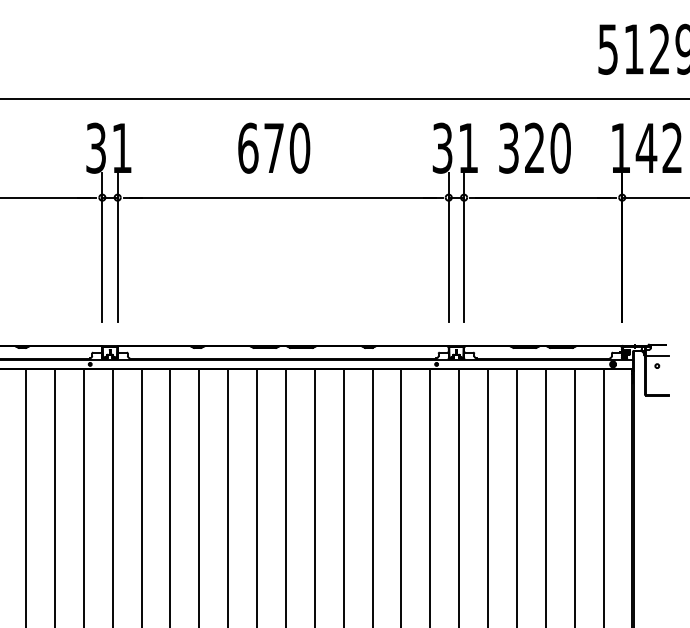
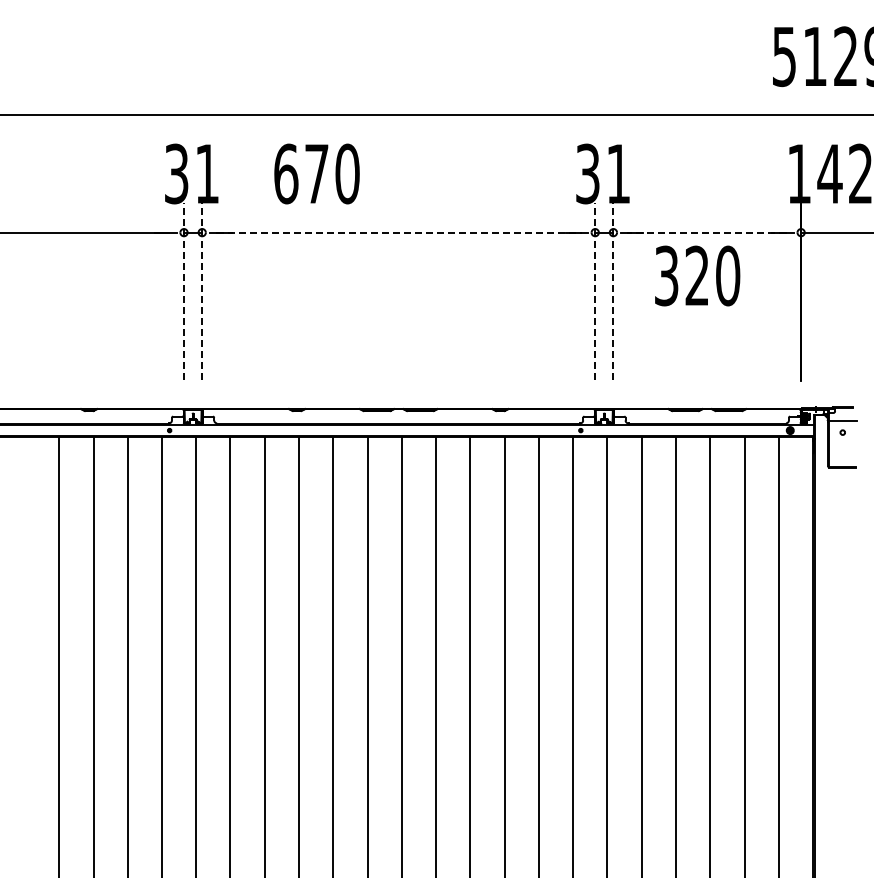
text: (273, 147) -> (316, 173), moved
text: (534, 147) -> (697, 275), moved
line: (283, 197) -> (398, 232), solid -> dashed
line: (542, 197) -> (706, 232), solid -> dashed
line: (102, 247) -> (184, 291), solid -> dashed
line: (117, 247) -> (202, 291), solid -> dashed
line: (448, 247) -> (595, 291), solid -> dashed
line: (464, 247) -> (613, 291), solid -> dashed

